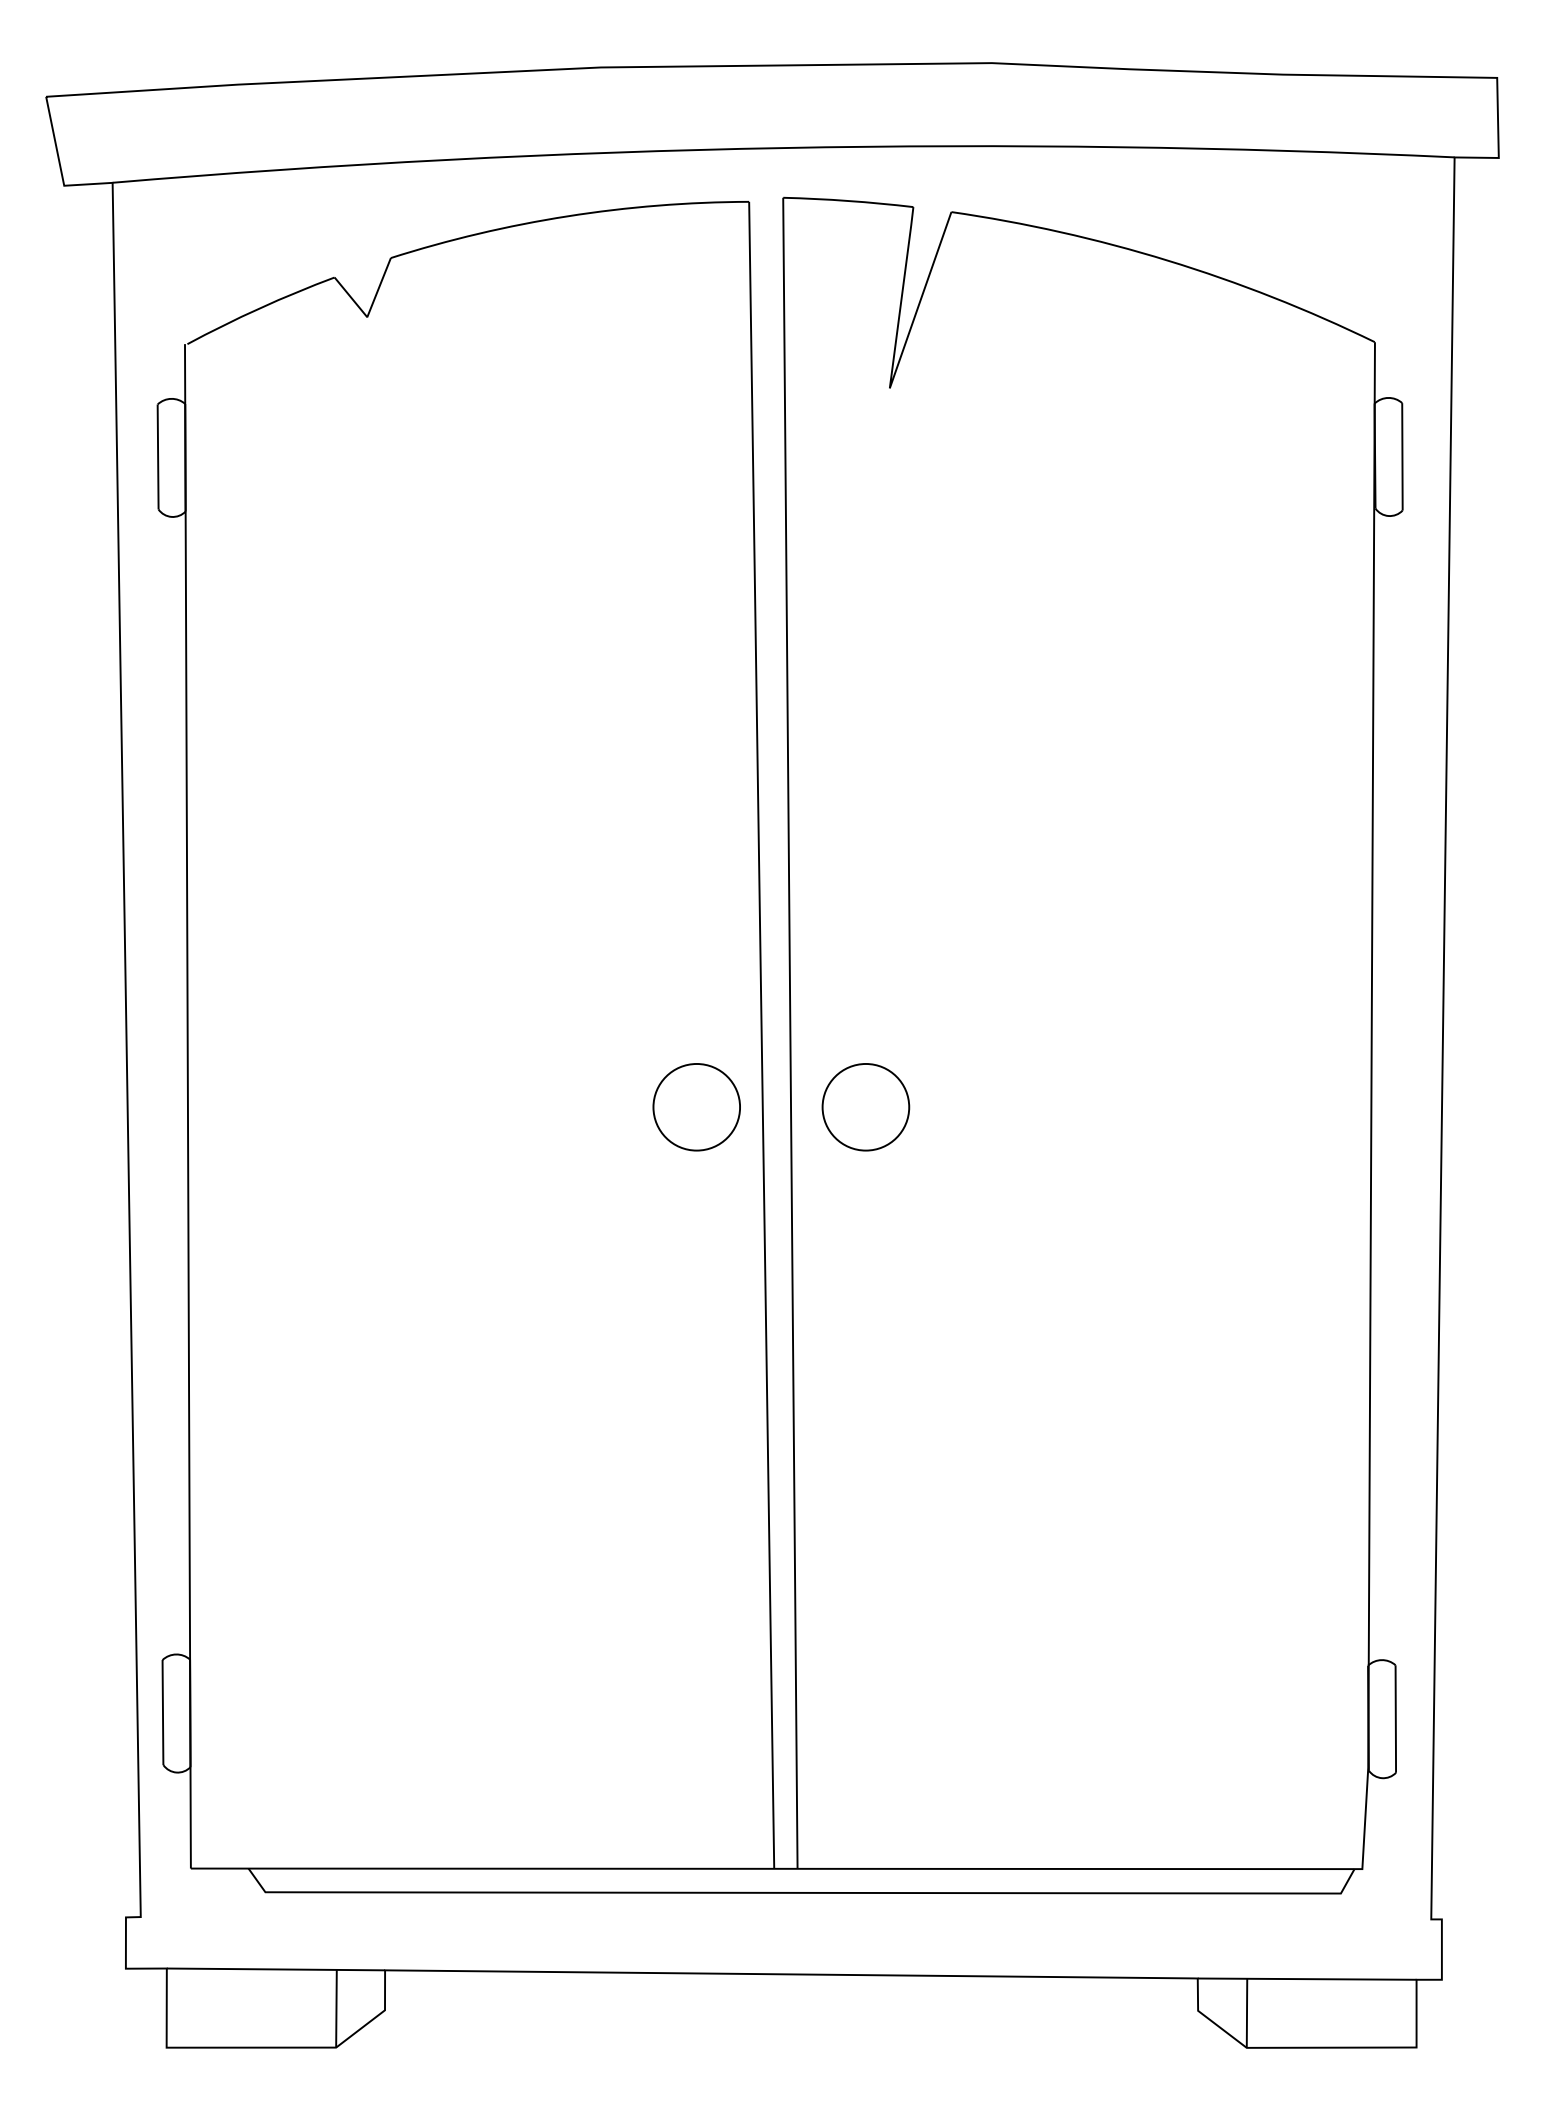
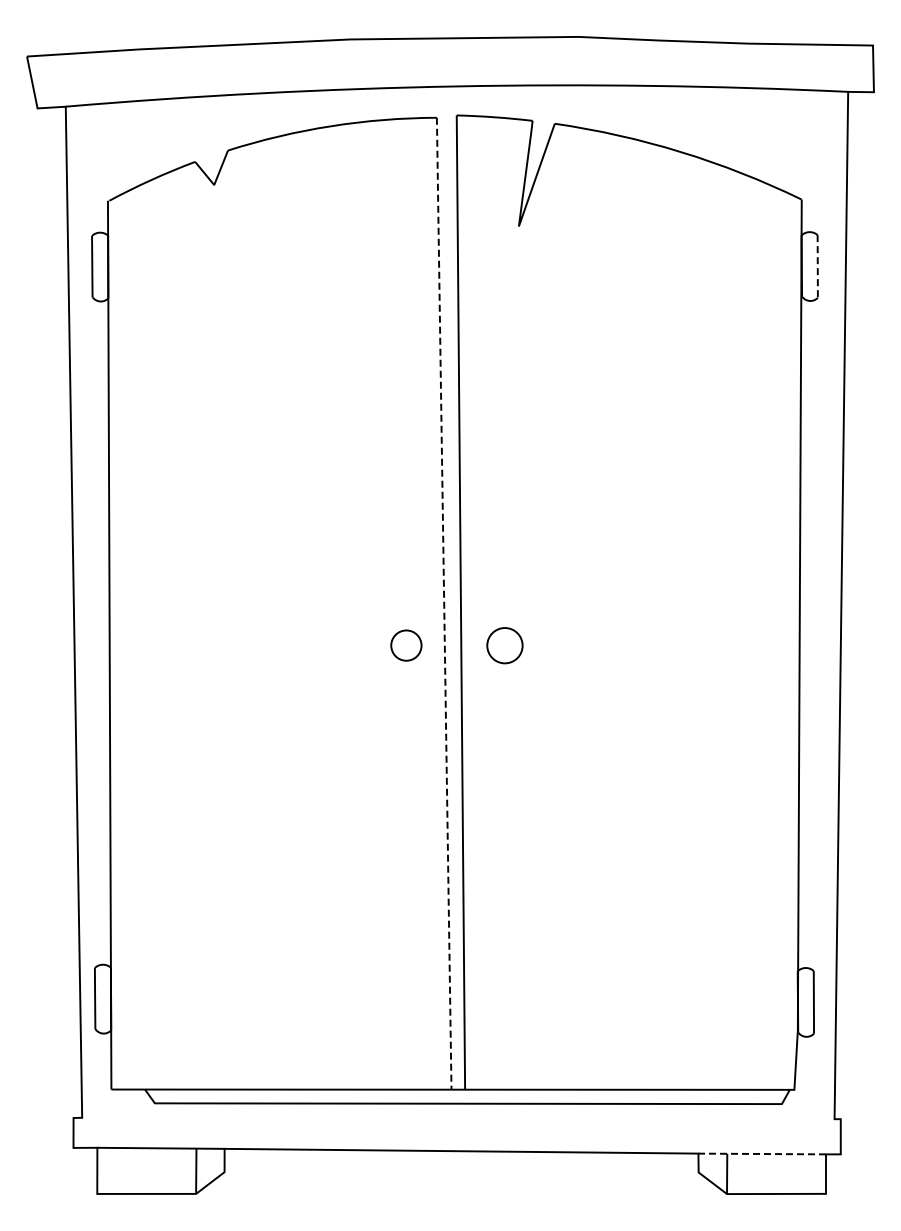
line: (1401, 456) -> (817, 266), solid -> dashed
line: (762, 1036) -> (444, 604), solid -> dashed
circle: (697, 1106) -> (406, 645), size x0.6
circle: (865, 1106) -> (504, 645), size x0.7
line: (1307, 1979) -> (762, 1154), solid -> dashed

